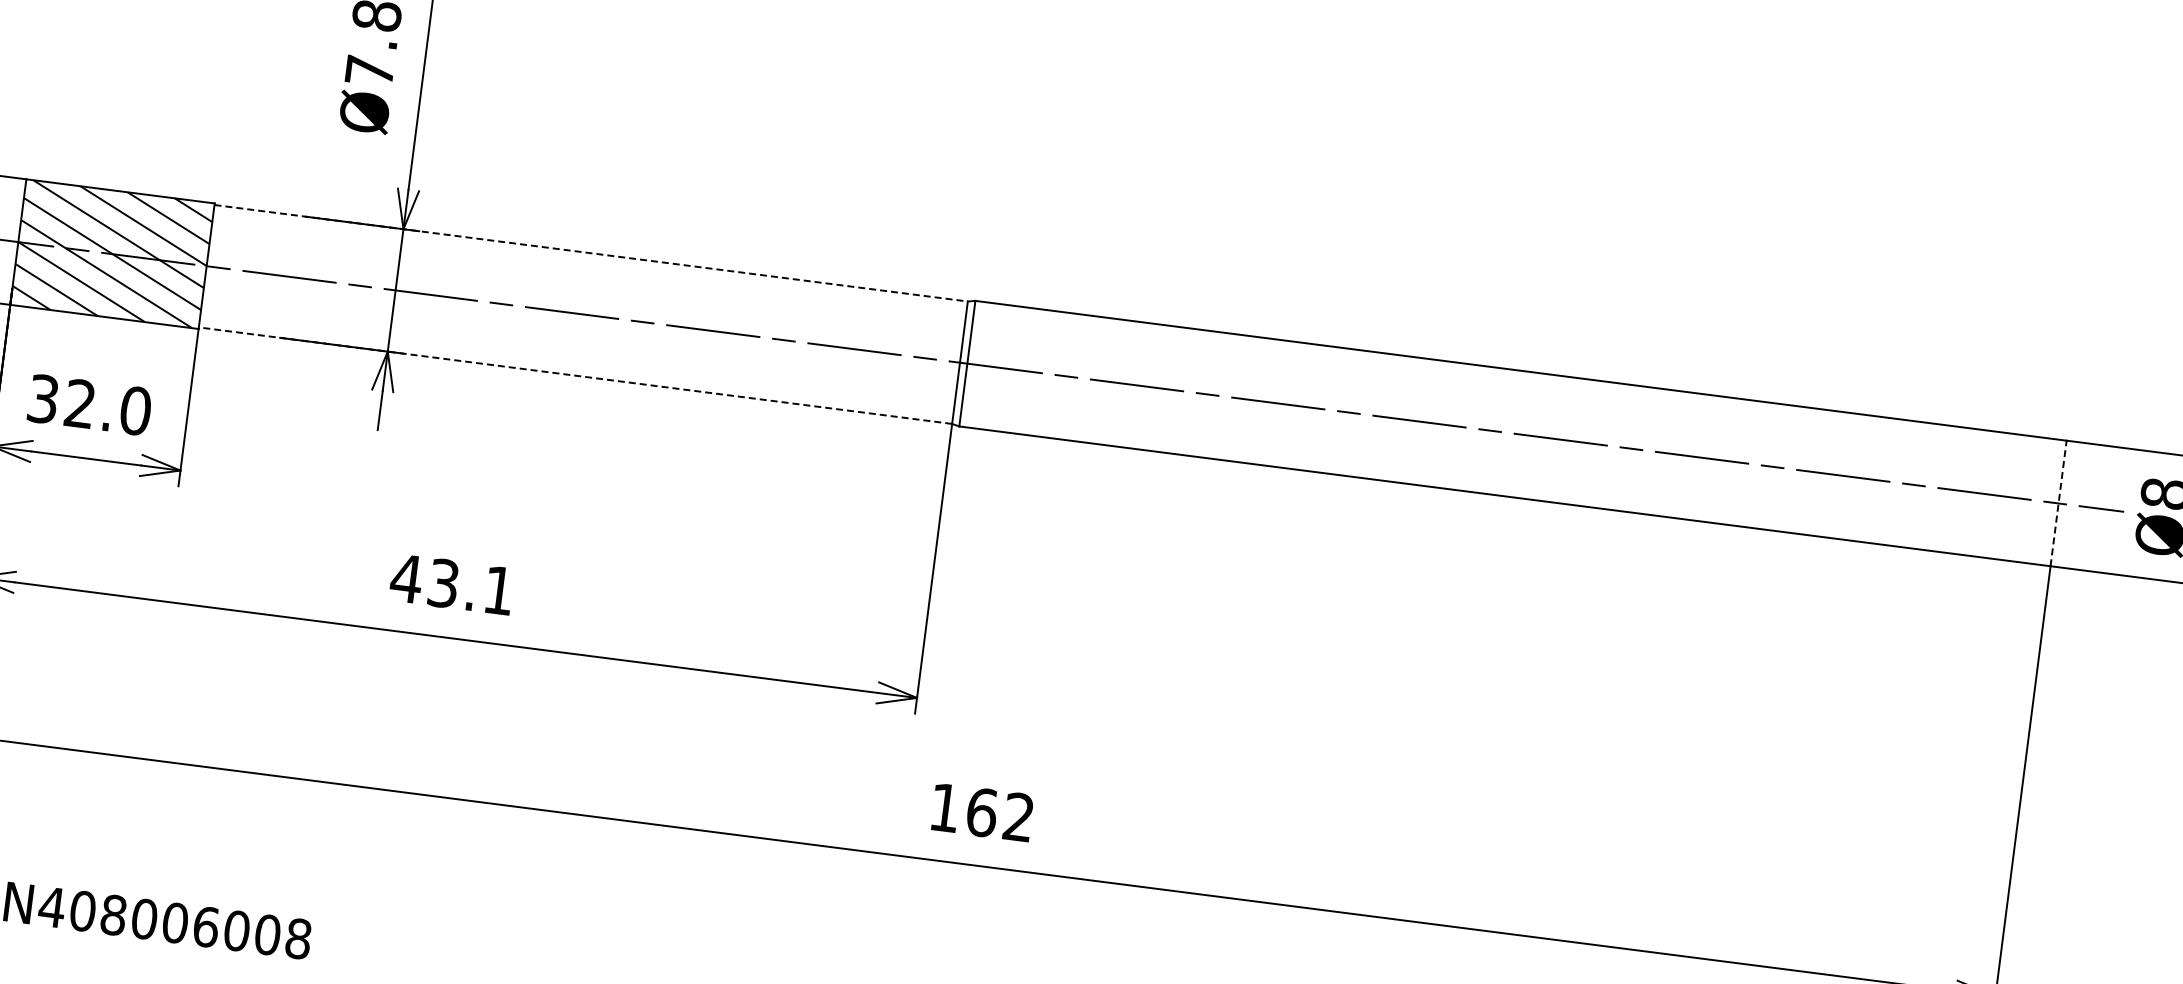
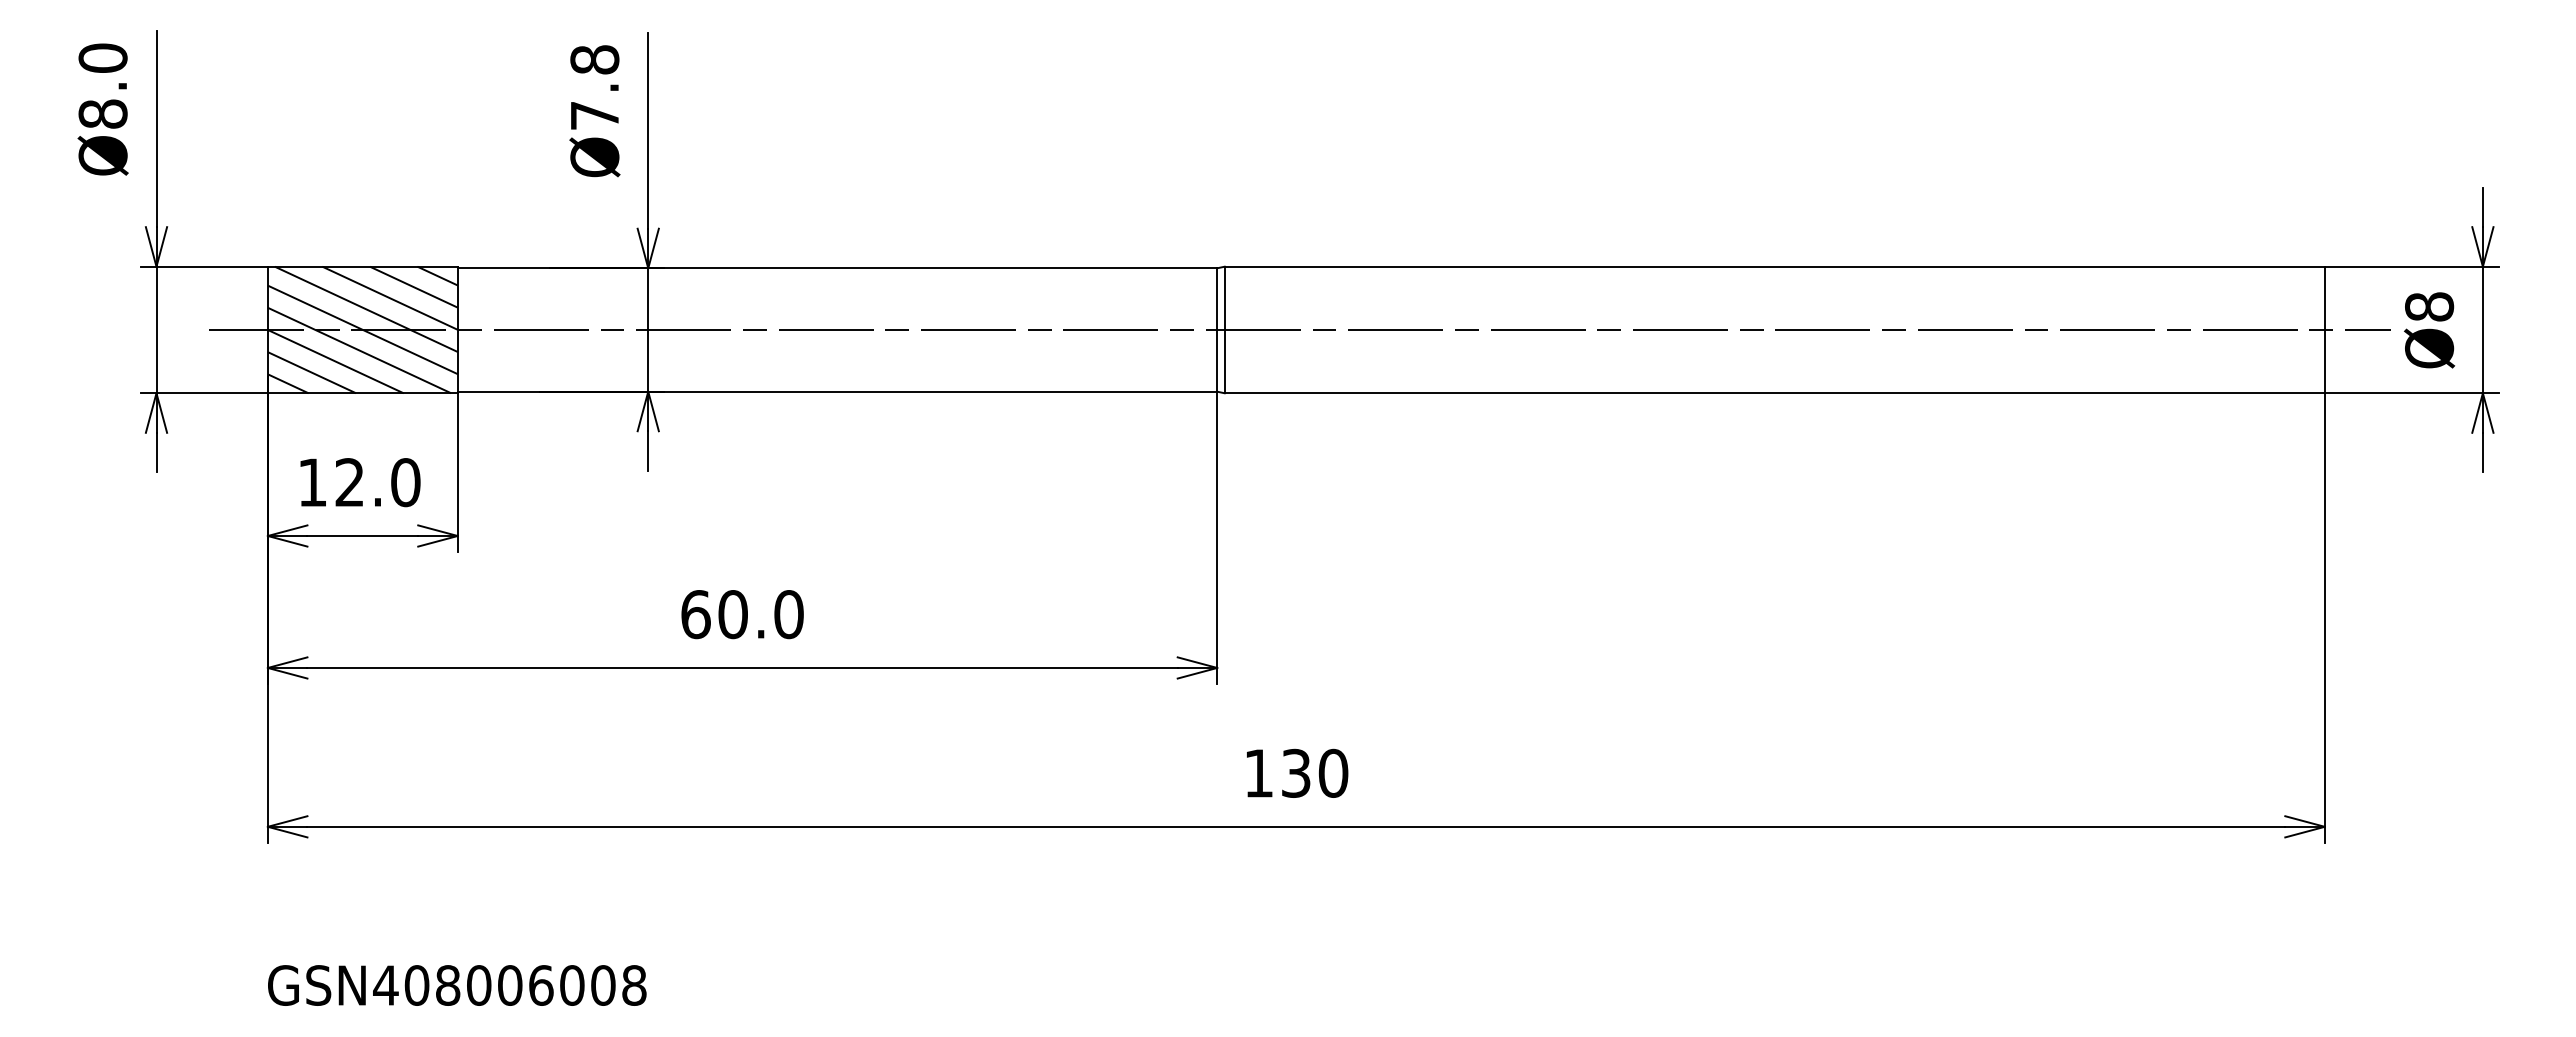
line: (591, 253) -> (837, 268), dashed -> solid
line: (575, 375) -> (837, 391), dashed -> solid
text: (43, 399) -> (312, 482), 32.0 -> 12.0
line: (2058, 502) -> (2324, 329), dashed -> solid
text: (451, 584) -> (741, 614), 43.1 -> 60.0
text: (1000, 814) -> (1314, 772), 162 -> 130

